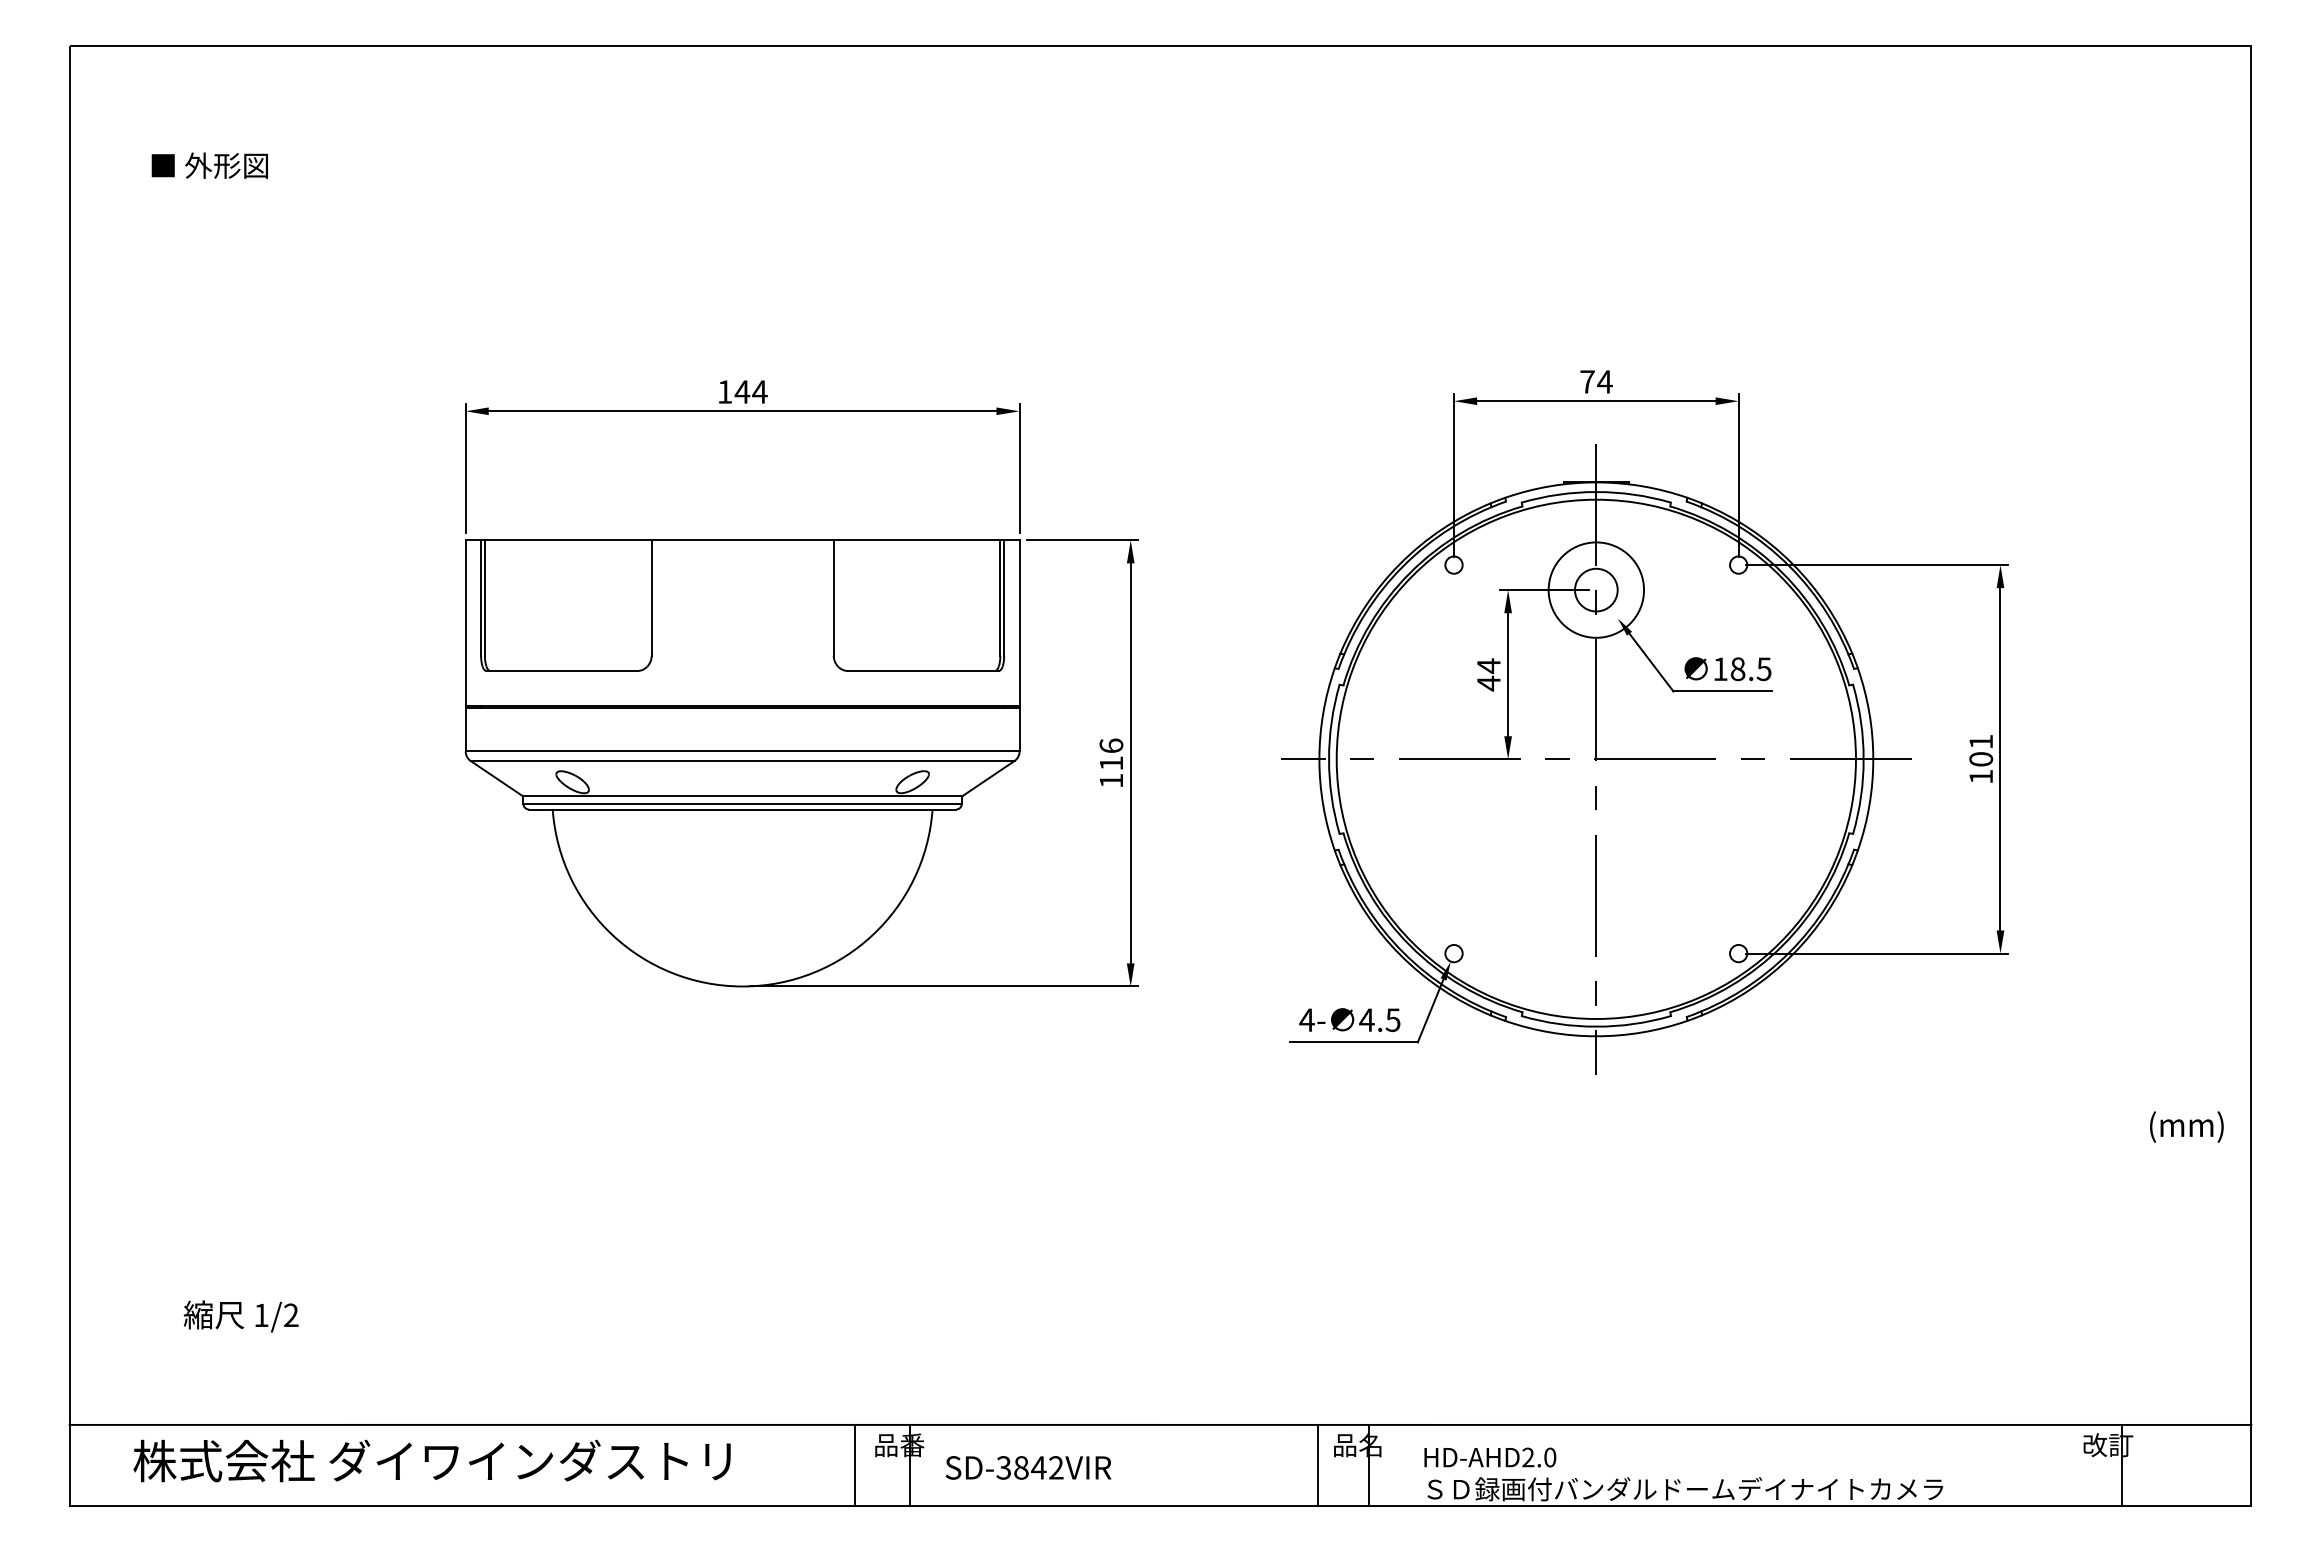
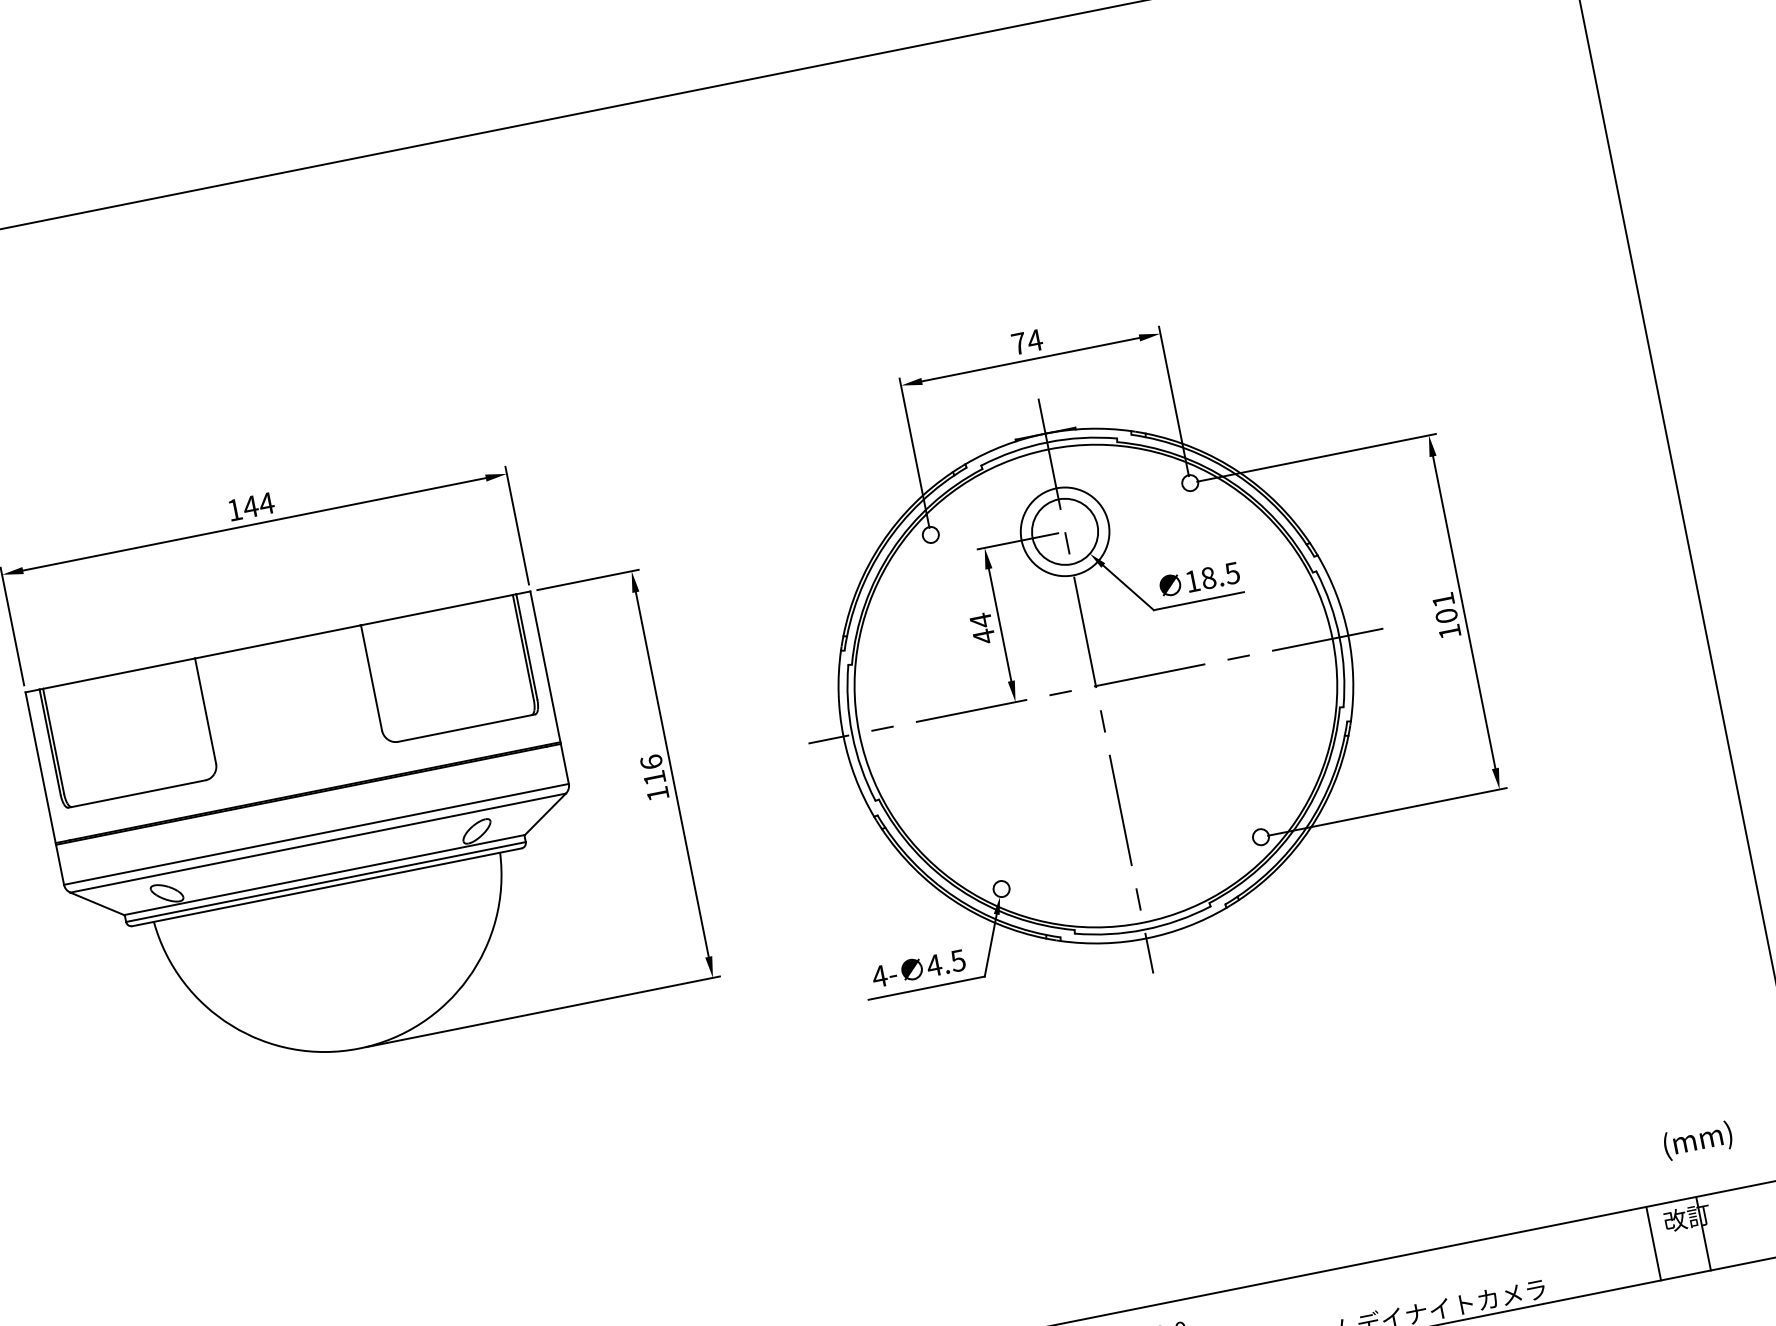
circle: (1595, 589) -> (1064, 531), size x1.67
text: (2186, 1126) -> (1697, 1140), moved
line: (2067, 1465) -> (1653, 1243), added

